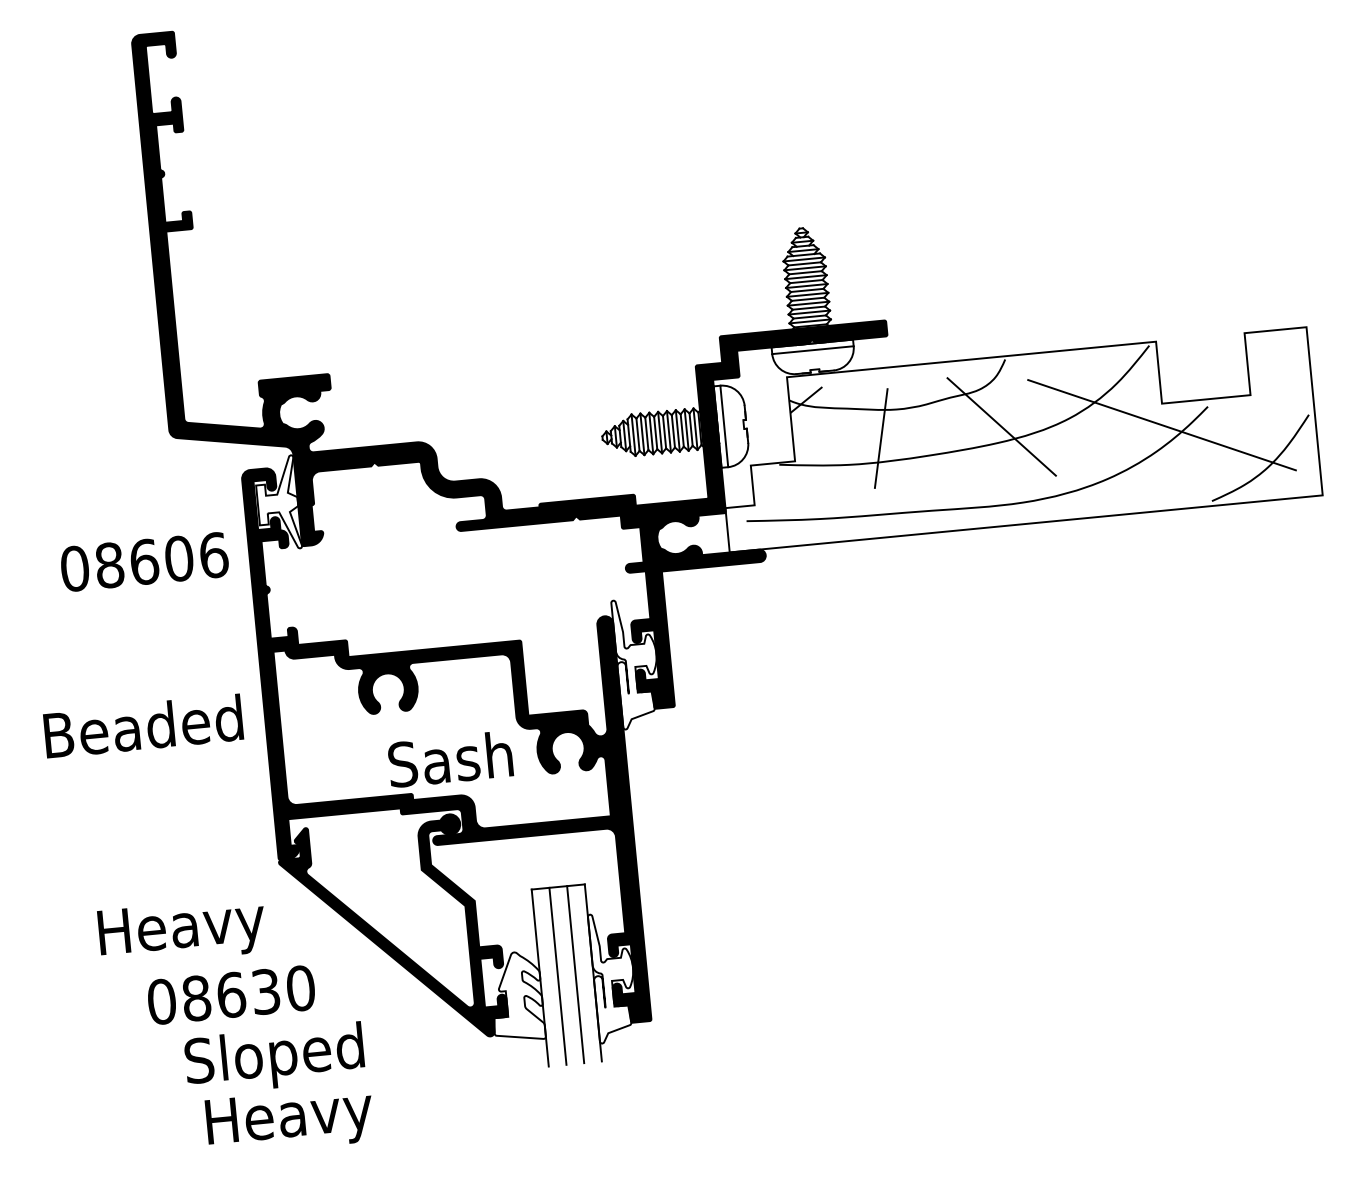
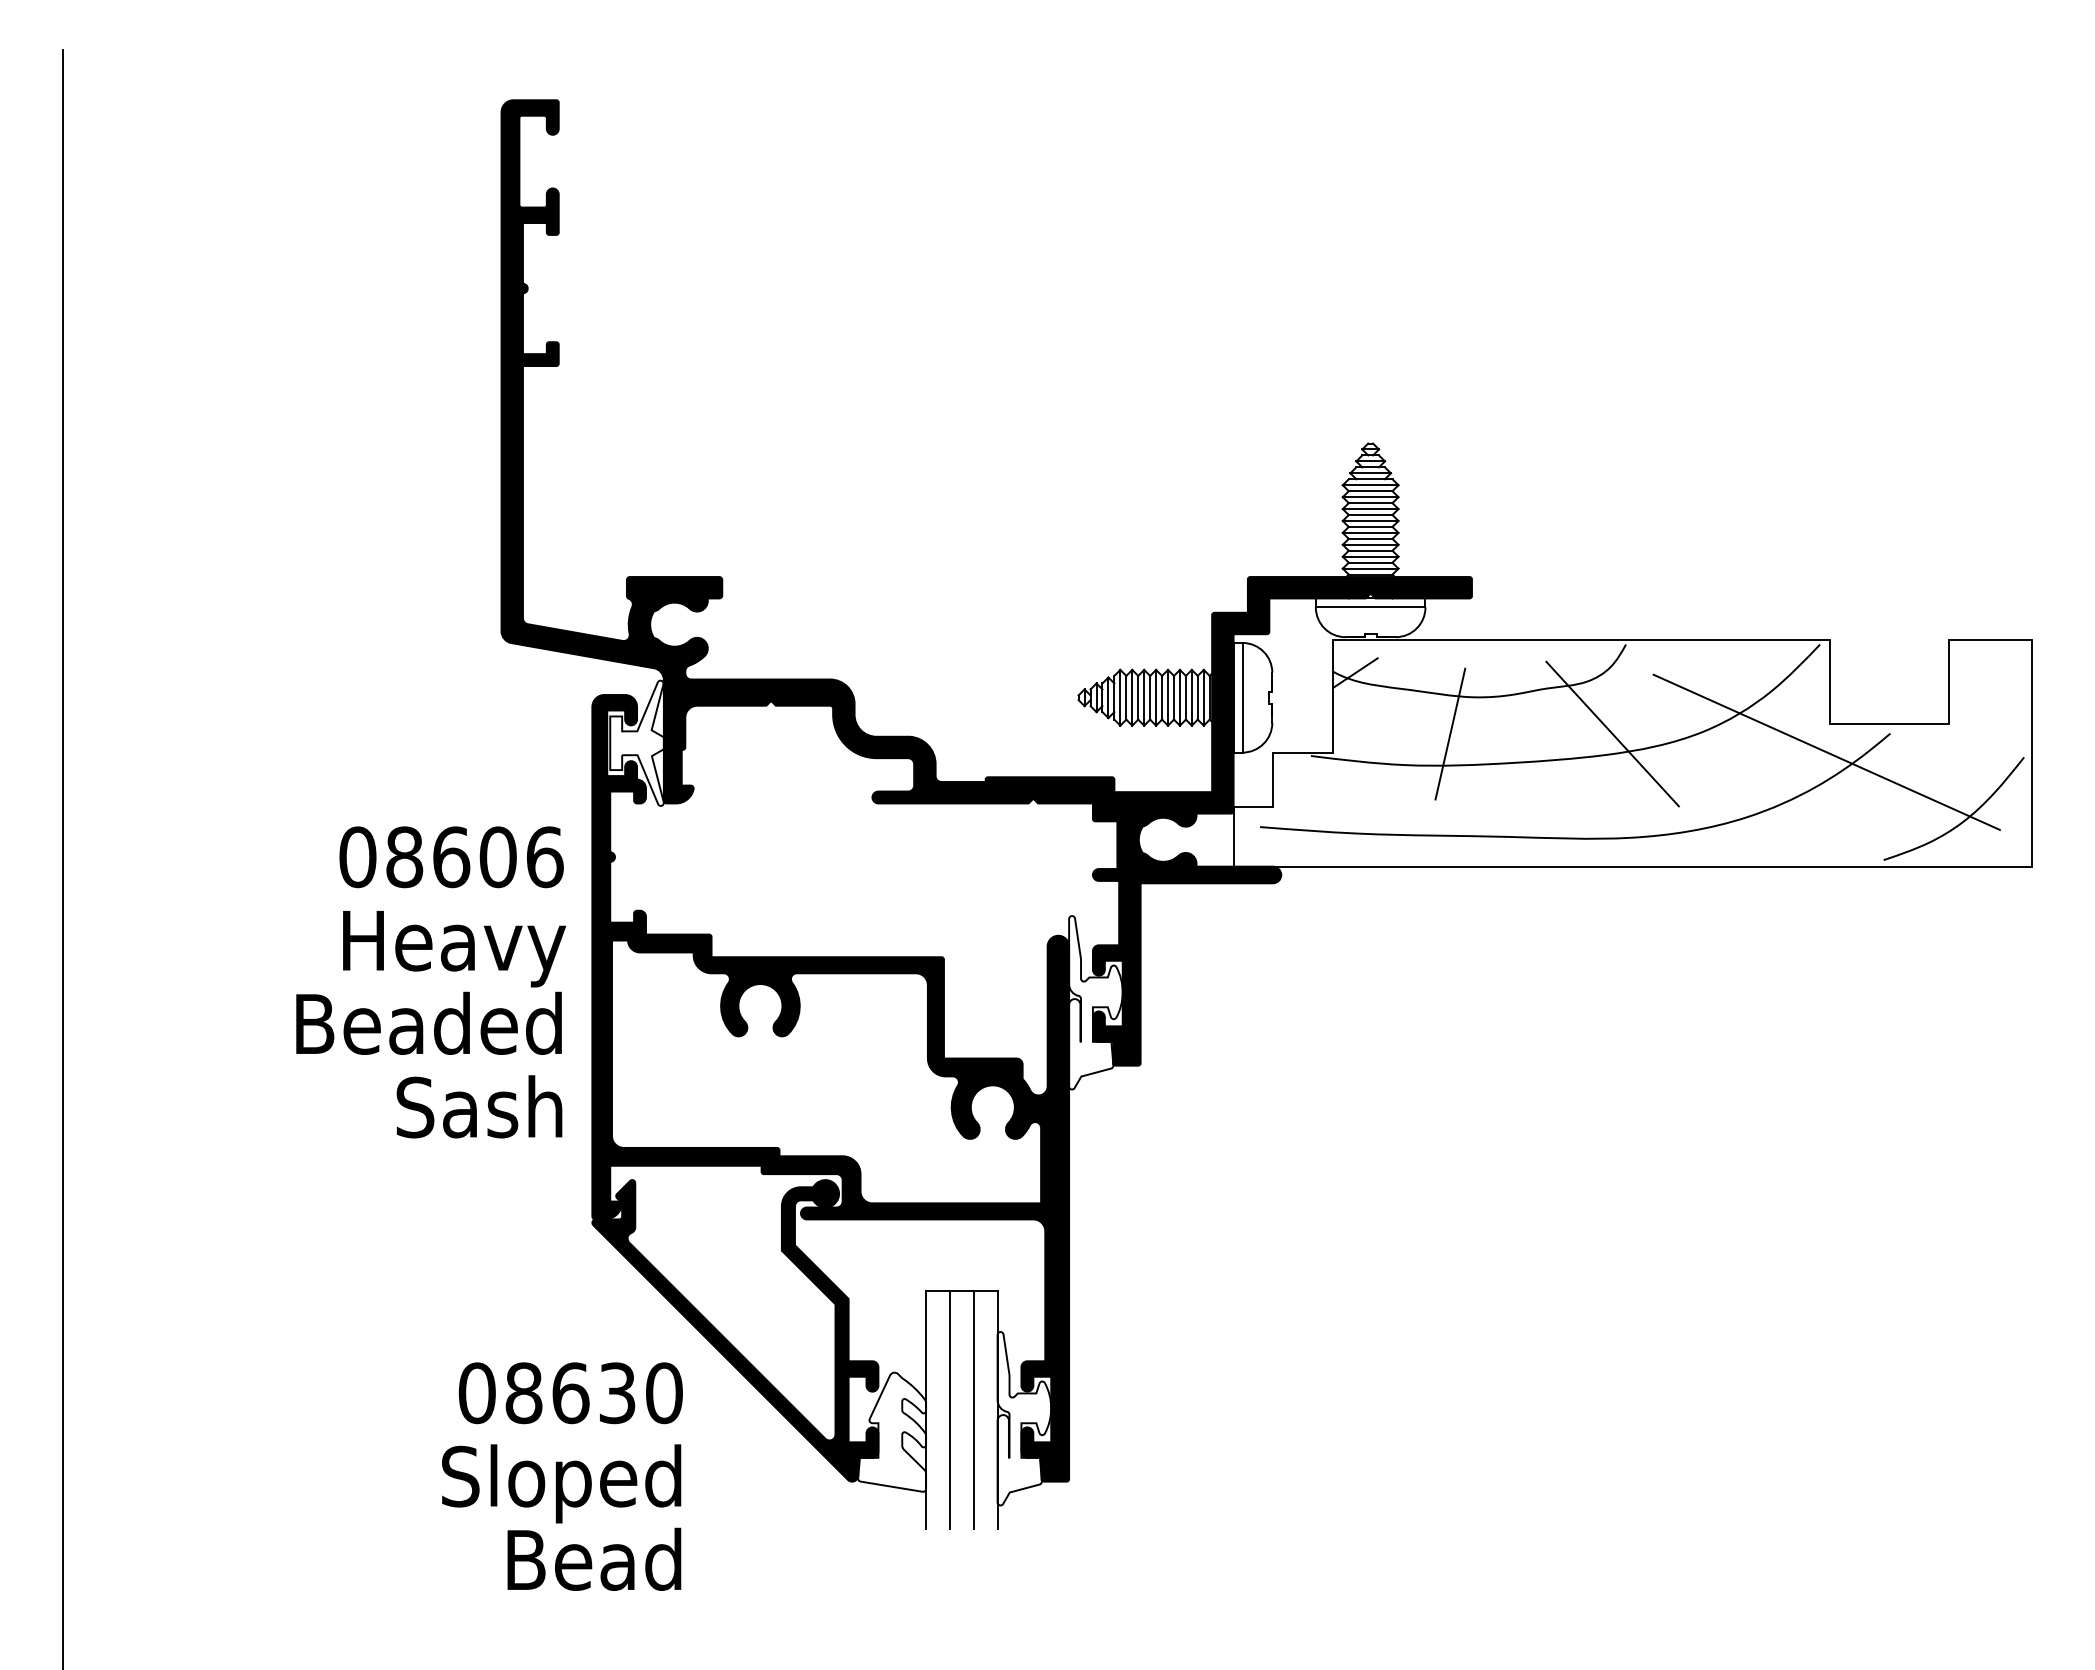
text: (144, 562) -> (451, 857), moved
text: (450, 759) -> (479, 1106), moved
text: (182, 931) -> (454, 949), moved
text: (231, 995) -> (570, 1393), moved
text: (289, 1119) -> (573, 1566), Heavy -> Bead

